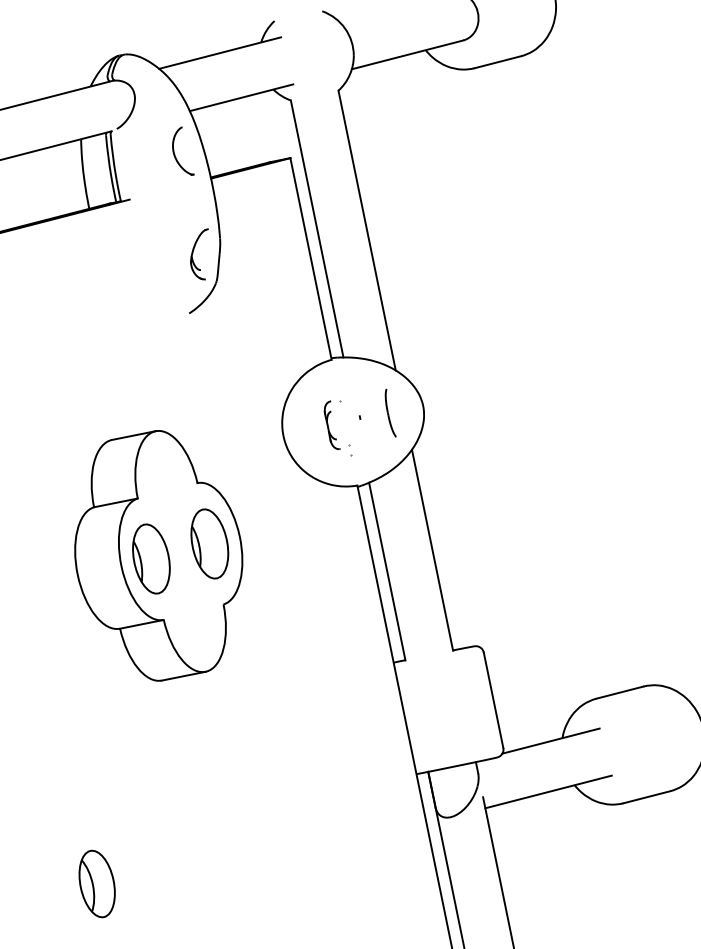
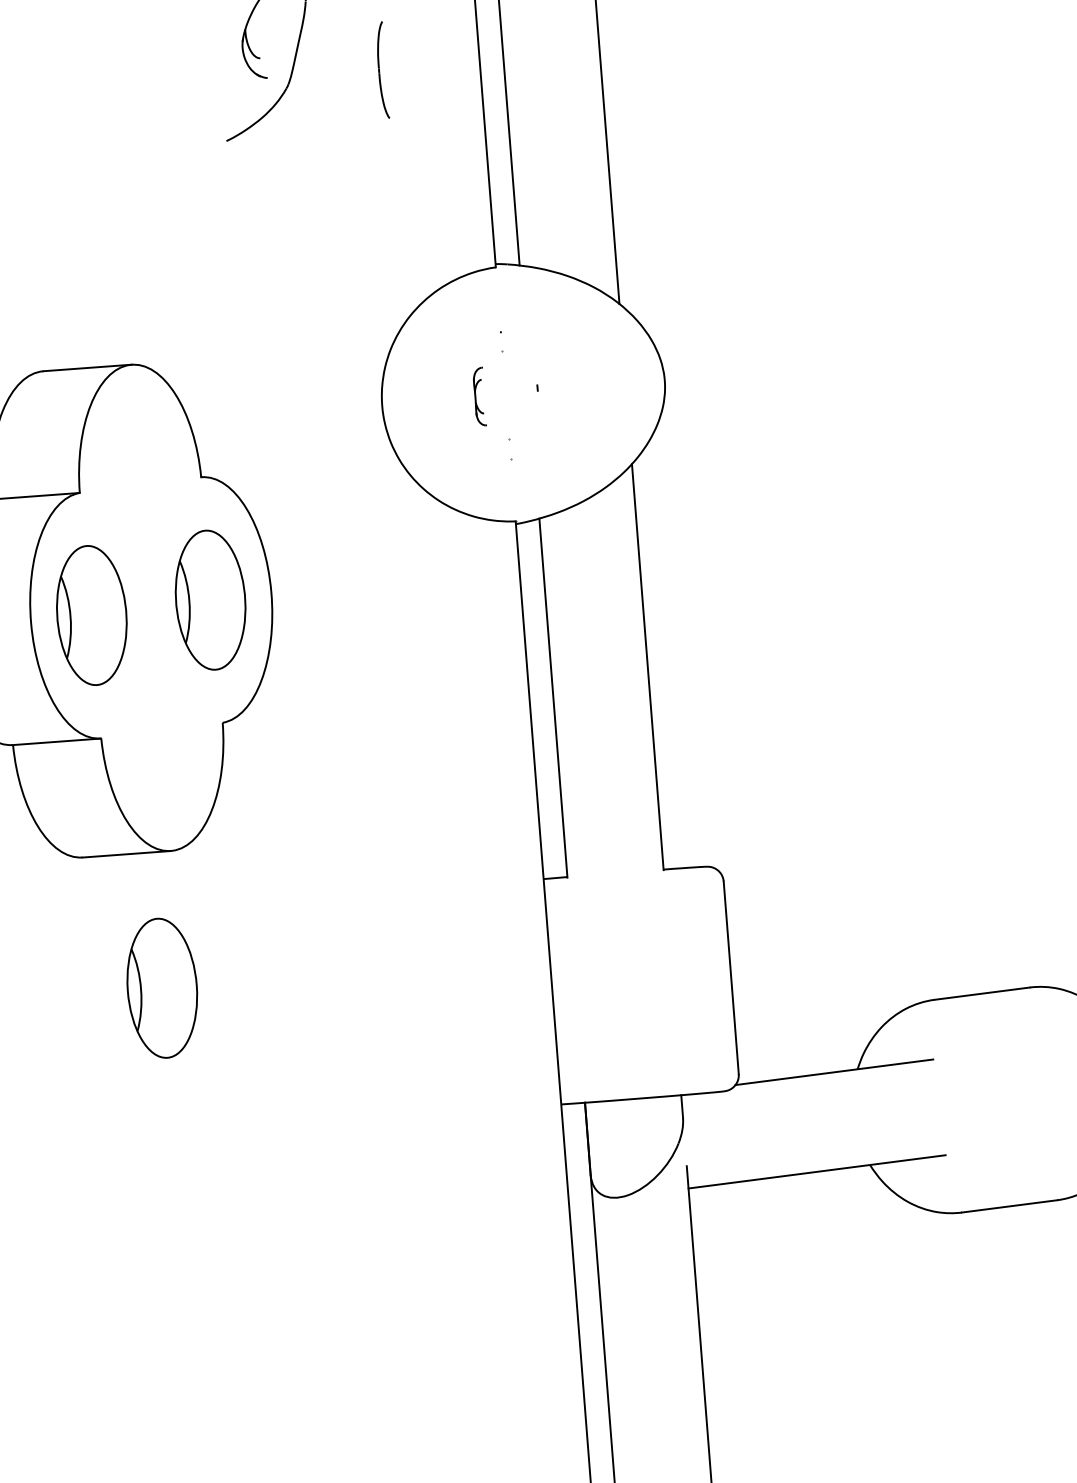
part: (390, 412) -> (384, 68), moved
part: (331, 424) -> (479, 394), size x0.6
part: (209, 740) -> (161, 987), added

